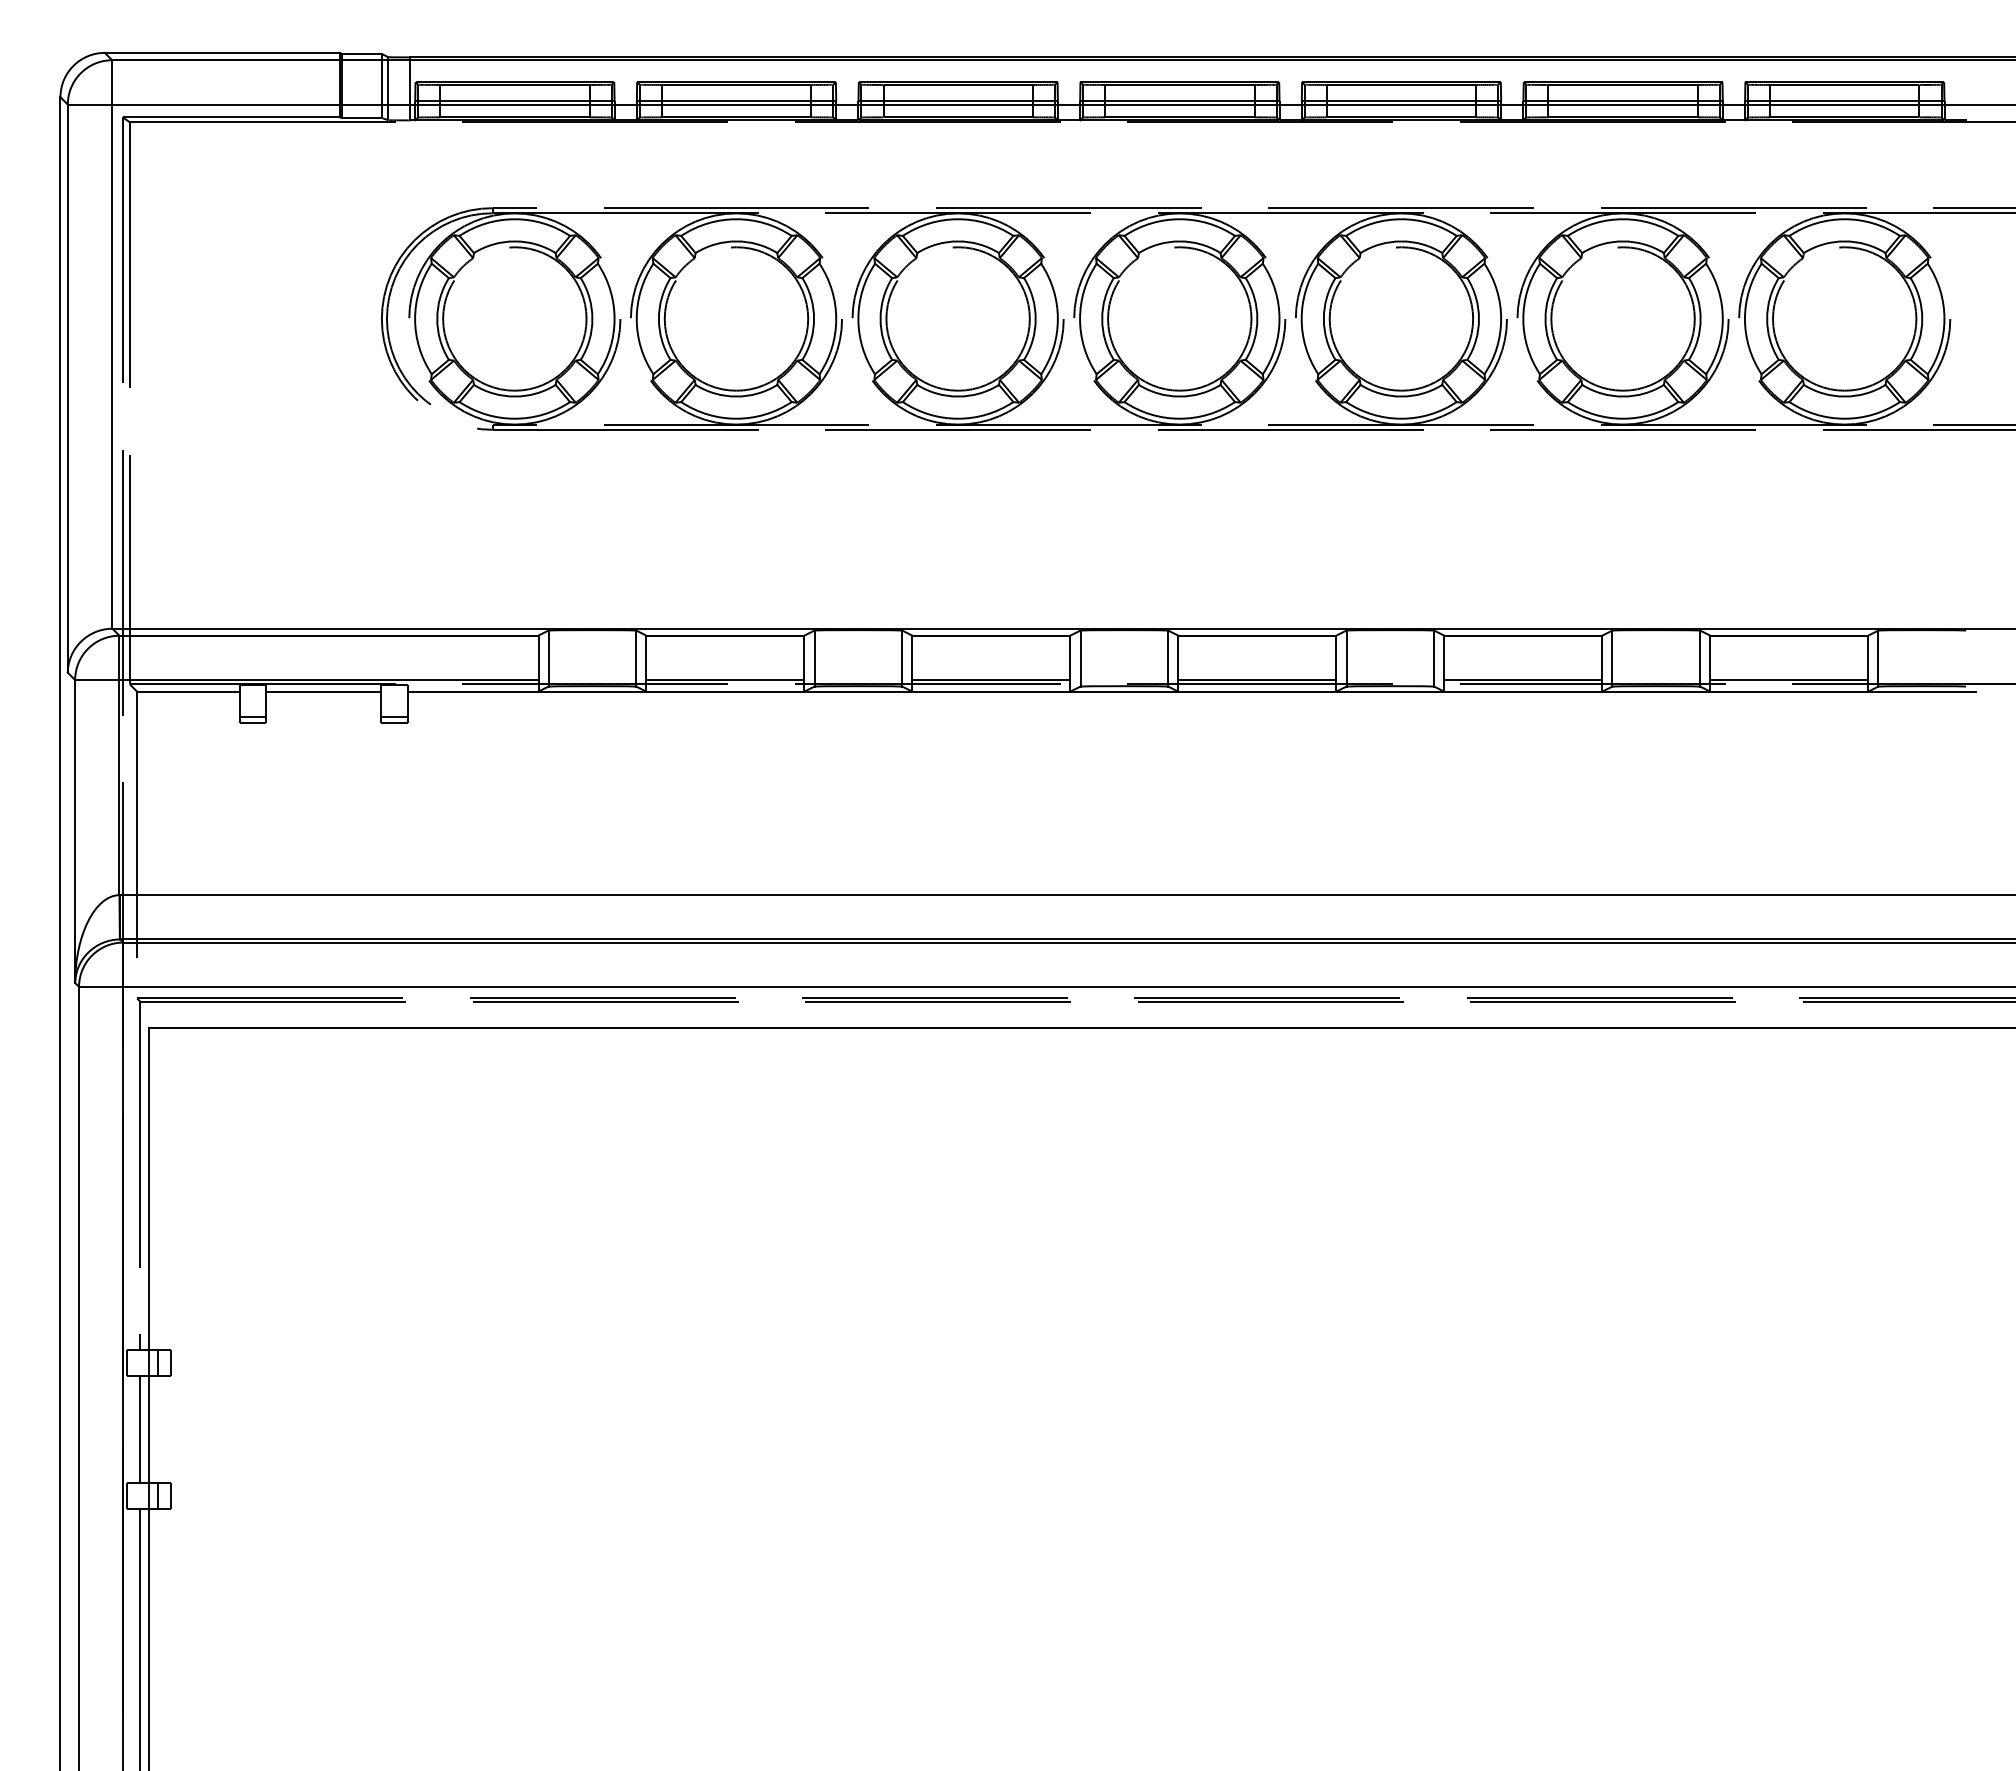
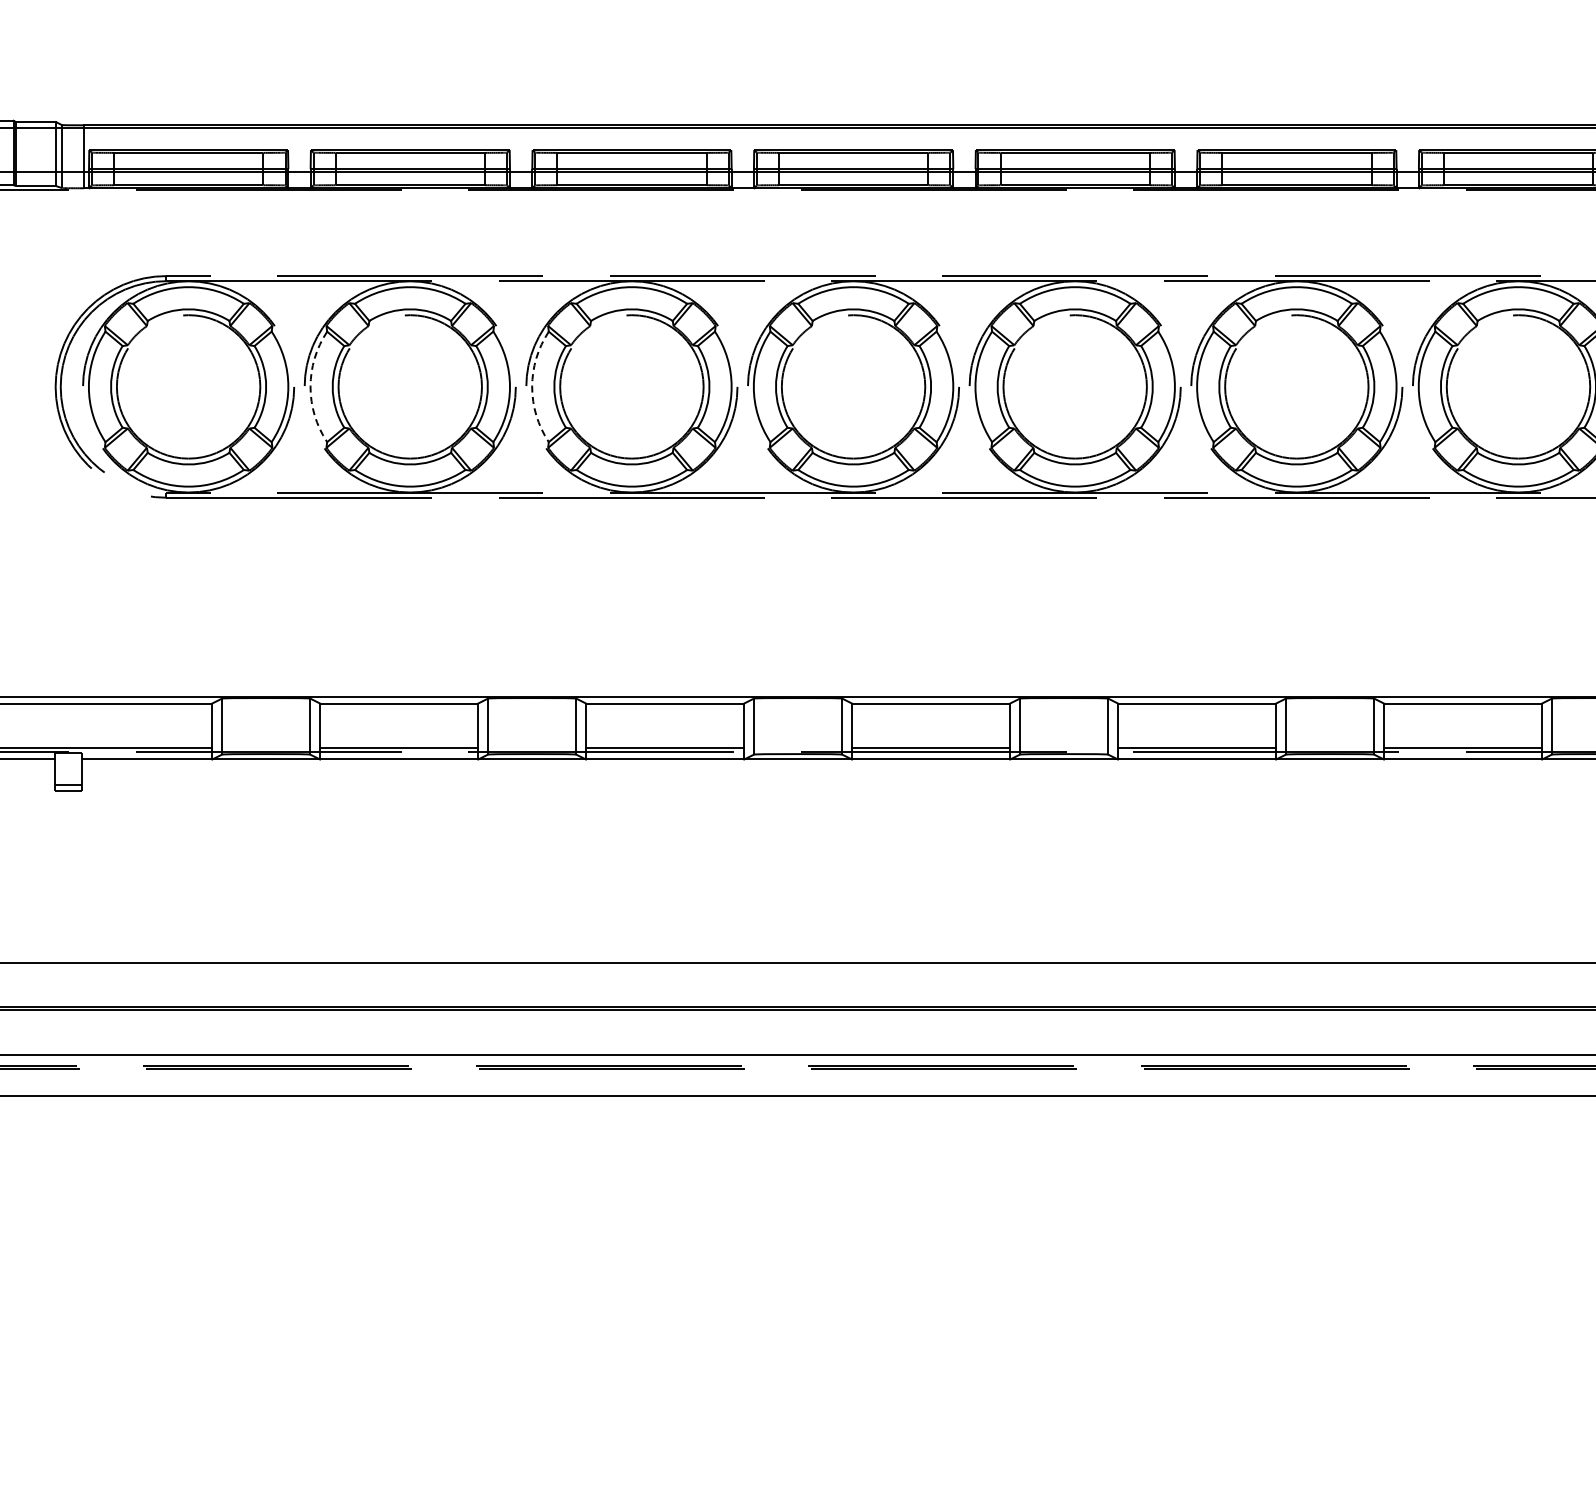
arc: (636, 319) -> (310, 387), solid -> dashed
arc: (858, 319) -> (532, 387), solid -> dashed

